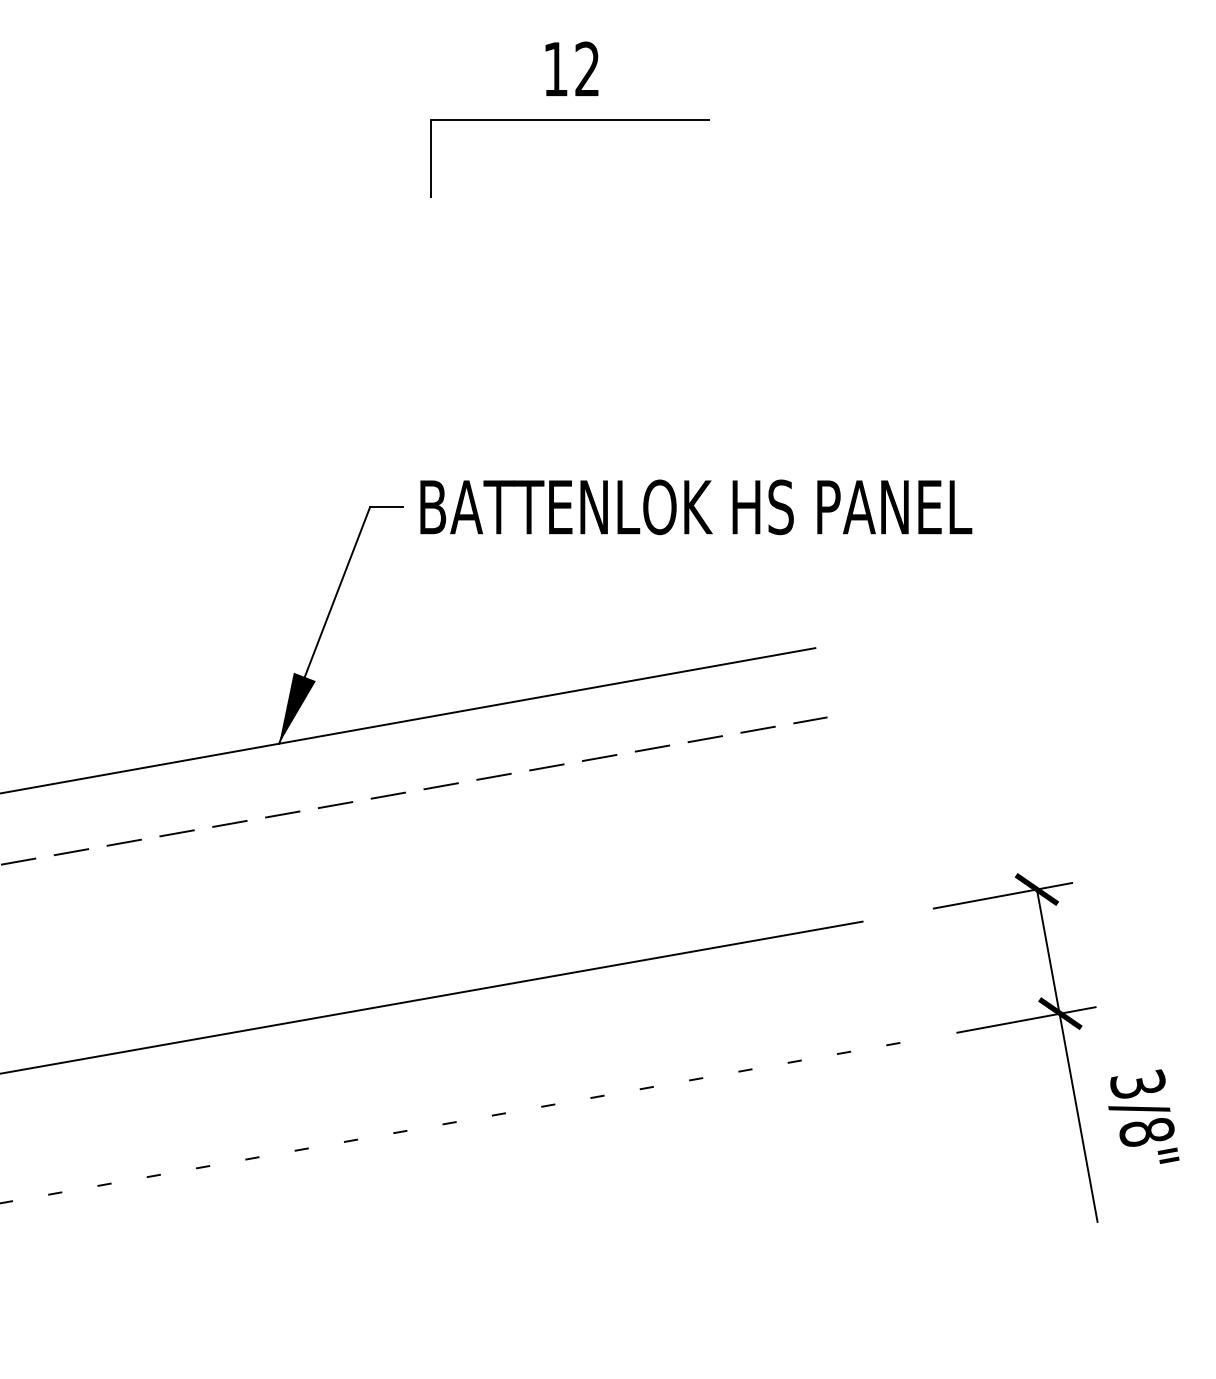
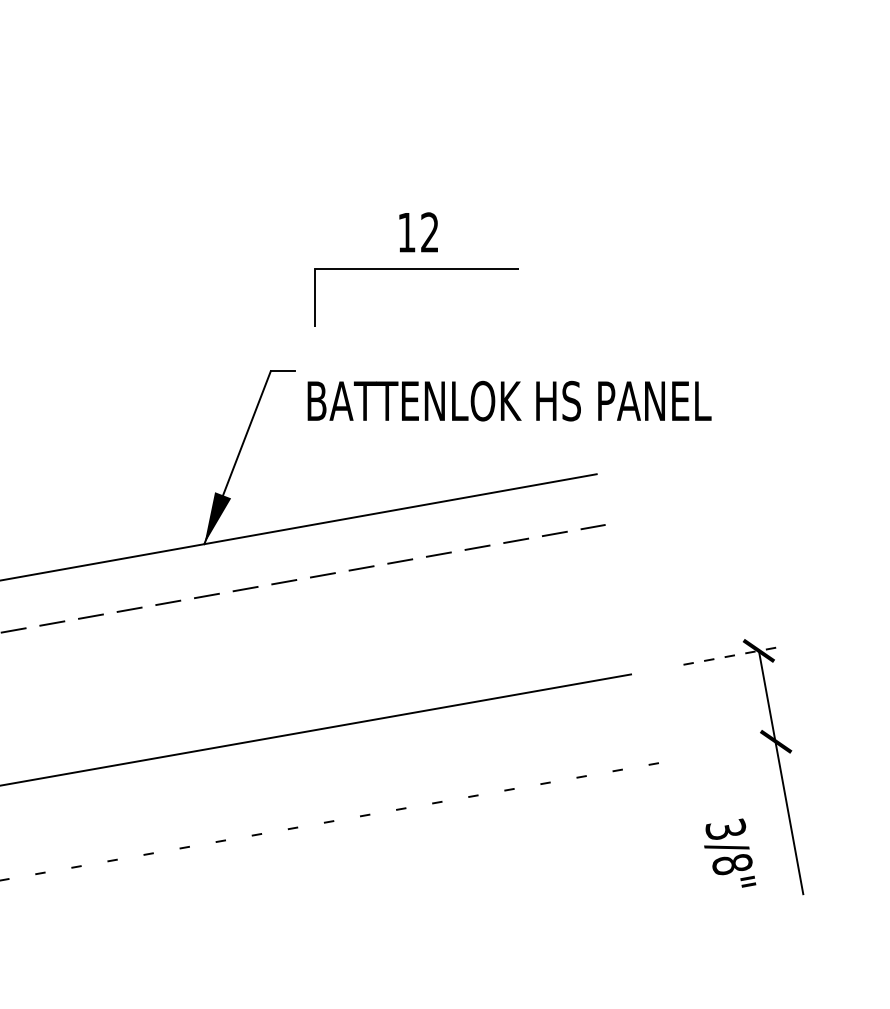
part: (569, 119) -> (416, 269), moved
text: (696, 506) -> (509, 400), moved
line: (1003, 895) -> (734, 655), solid -> dashed
line: (1025, 1020) -> (750, 746), removed
text: (1144, 1115) -> (730, 852), moved

